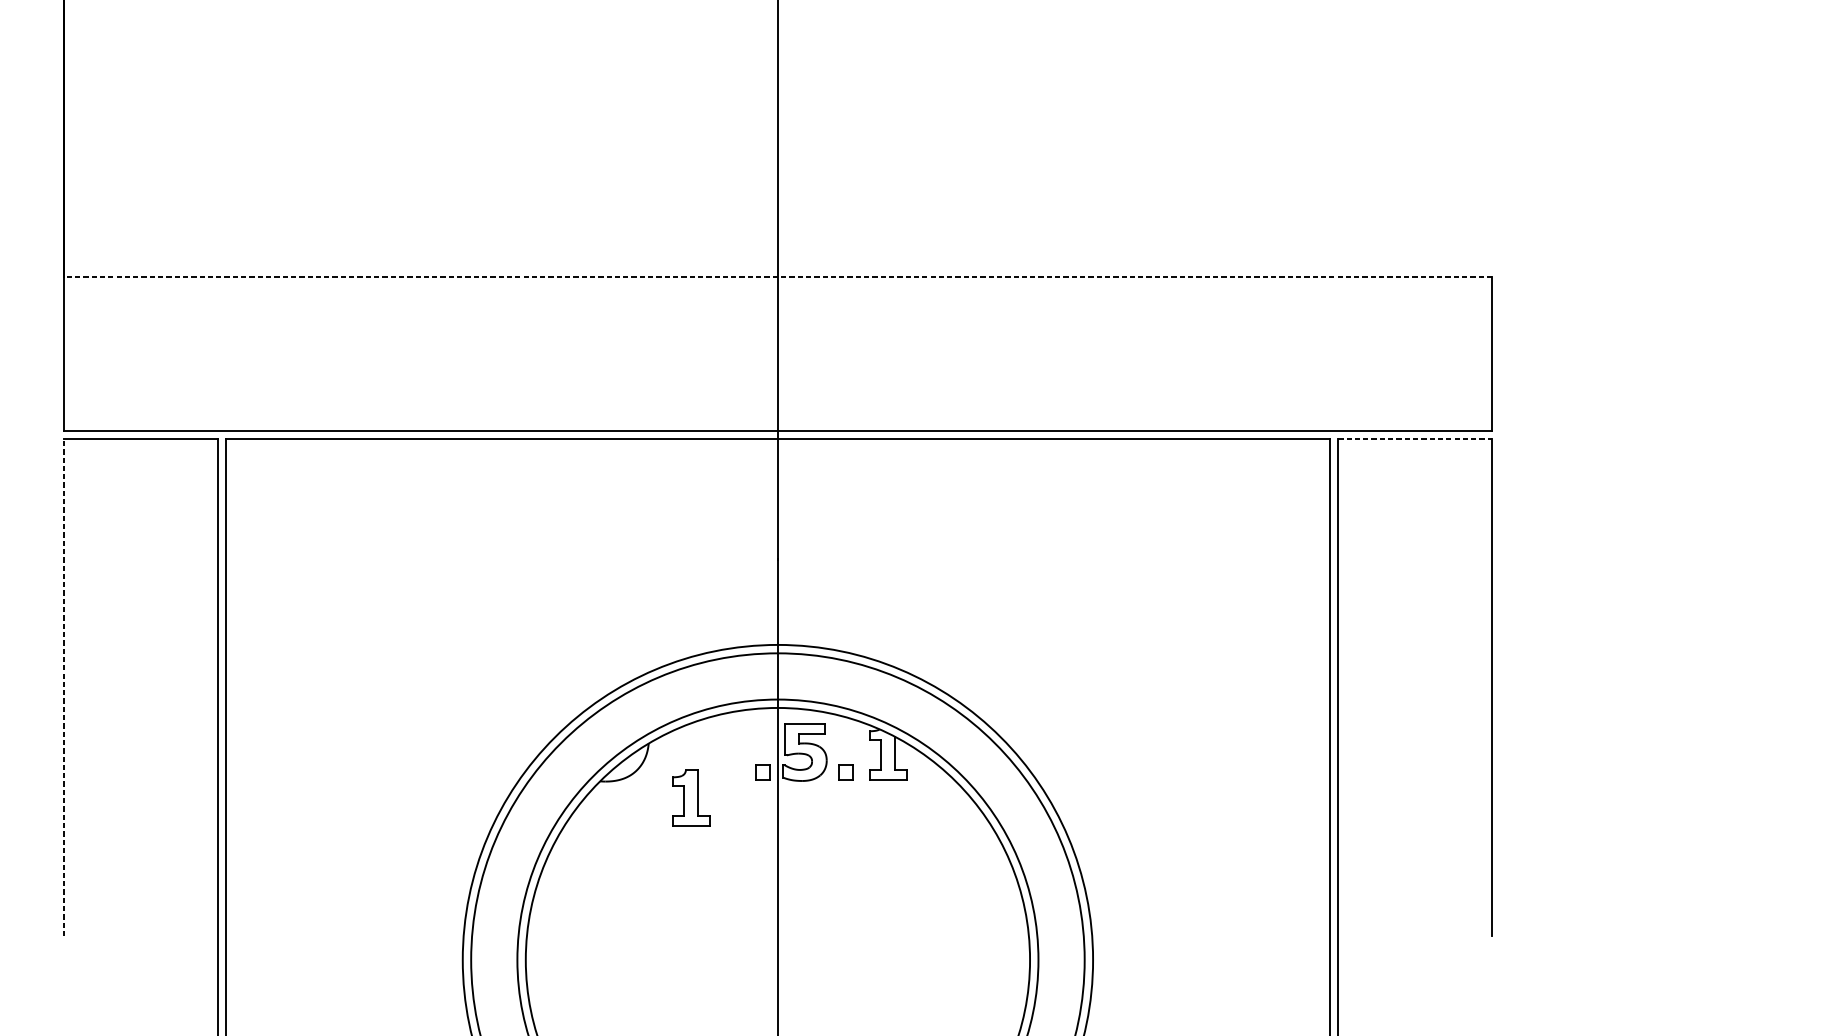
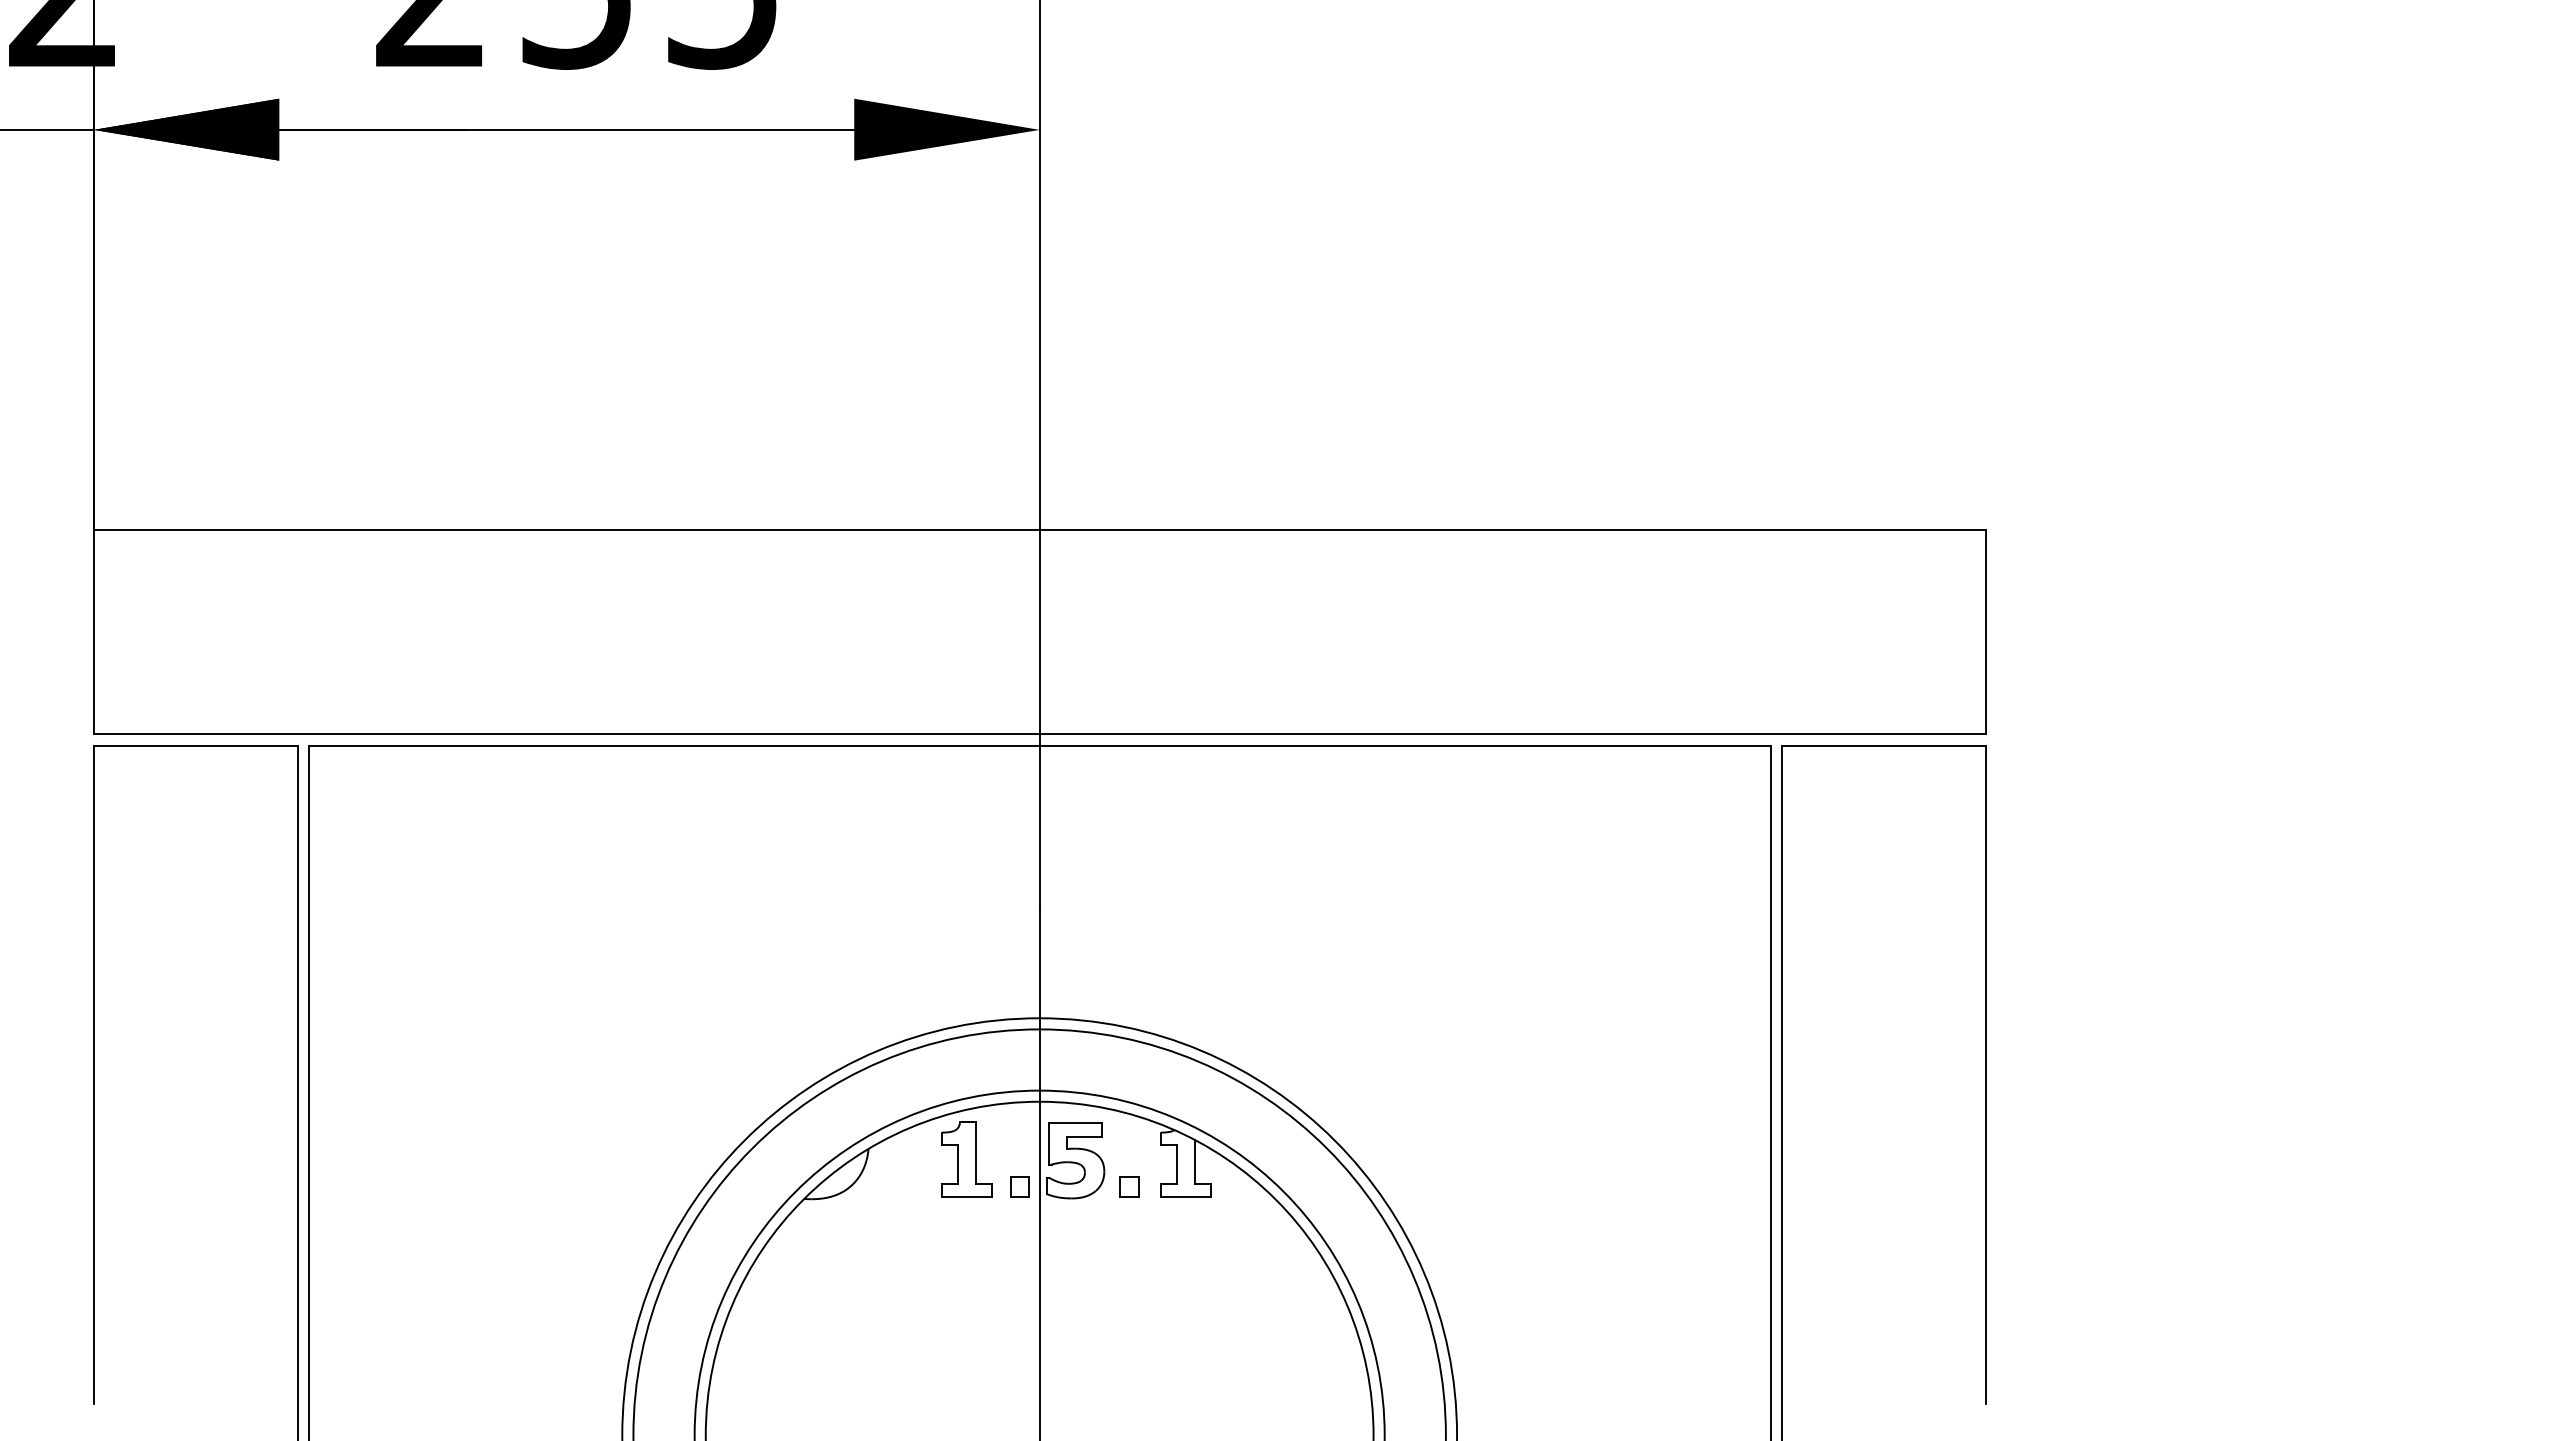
line: (777, 276) -> (1039, 530), dashed -> solid
line: (1415, 438) -> (1884, 745), dashed -> solid
line: (63, 687) -> (93, 1074), dashed -> solid
part: (690, 797) -> (966, 1159), moved

